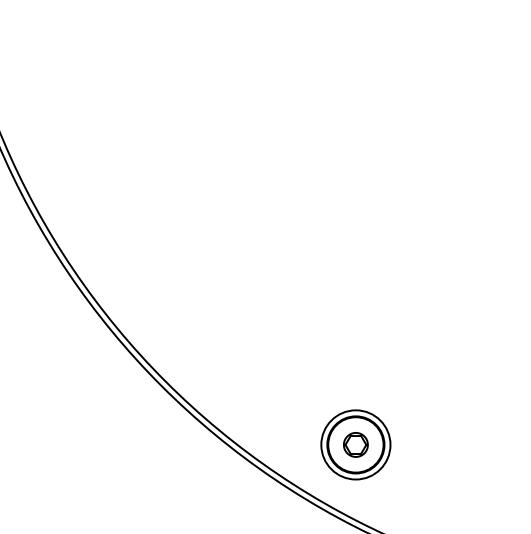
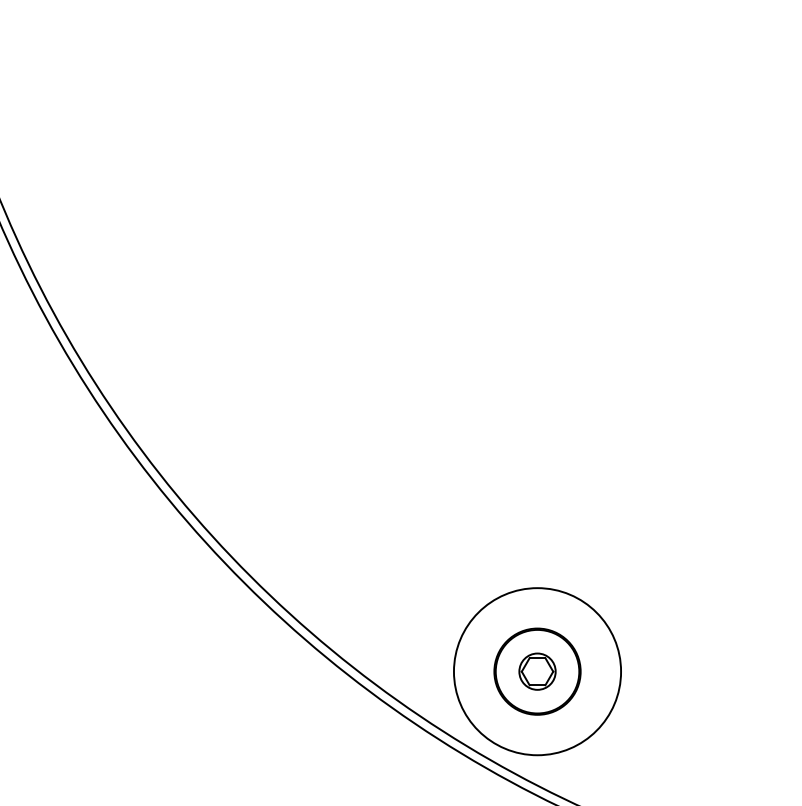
circle: (355, 444) -> (536, 671), size x1.6

